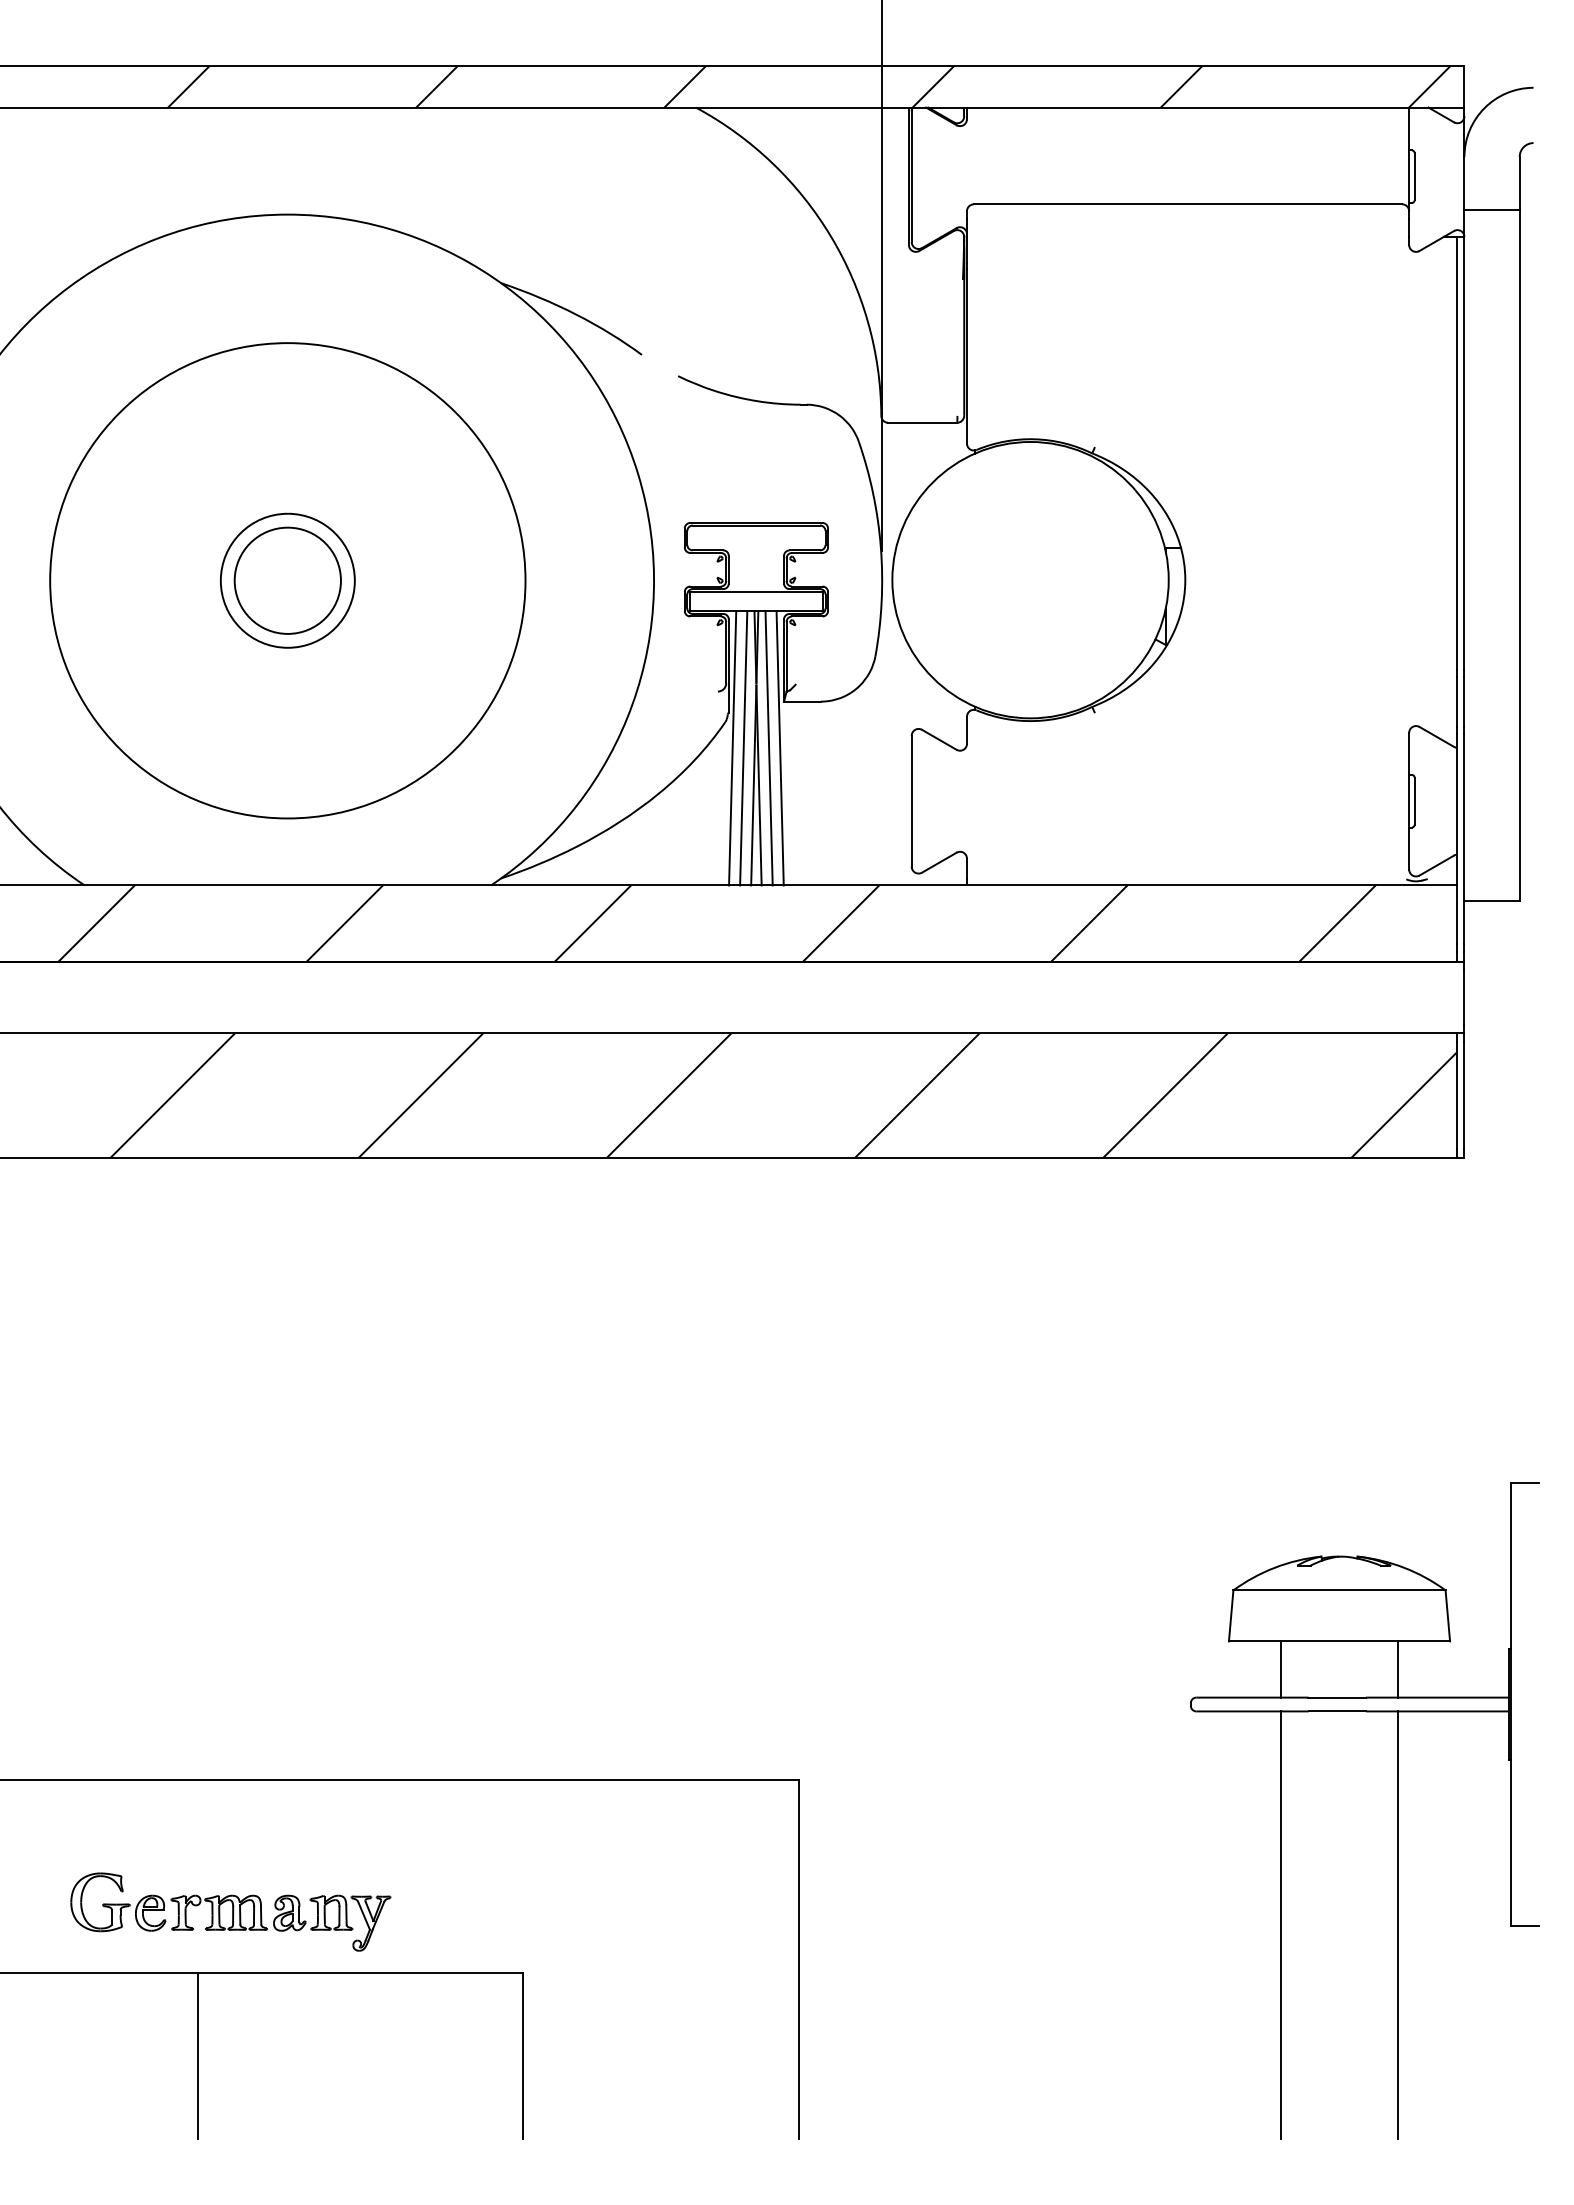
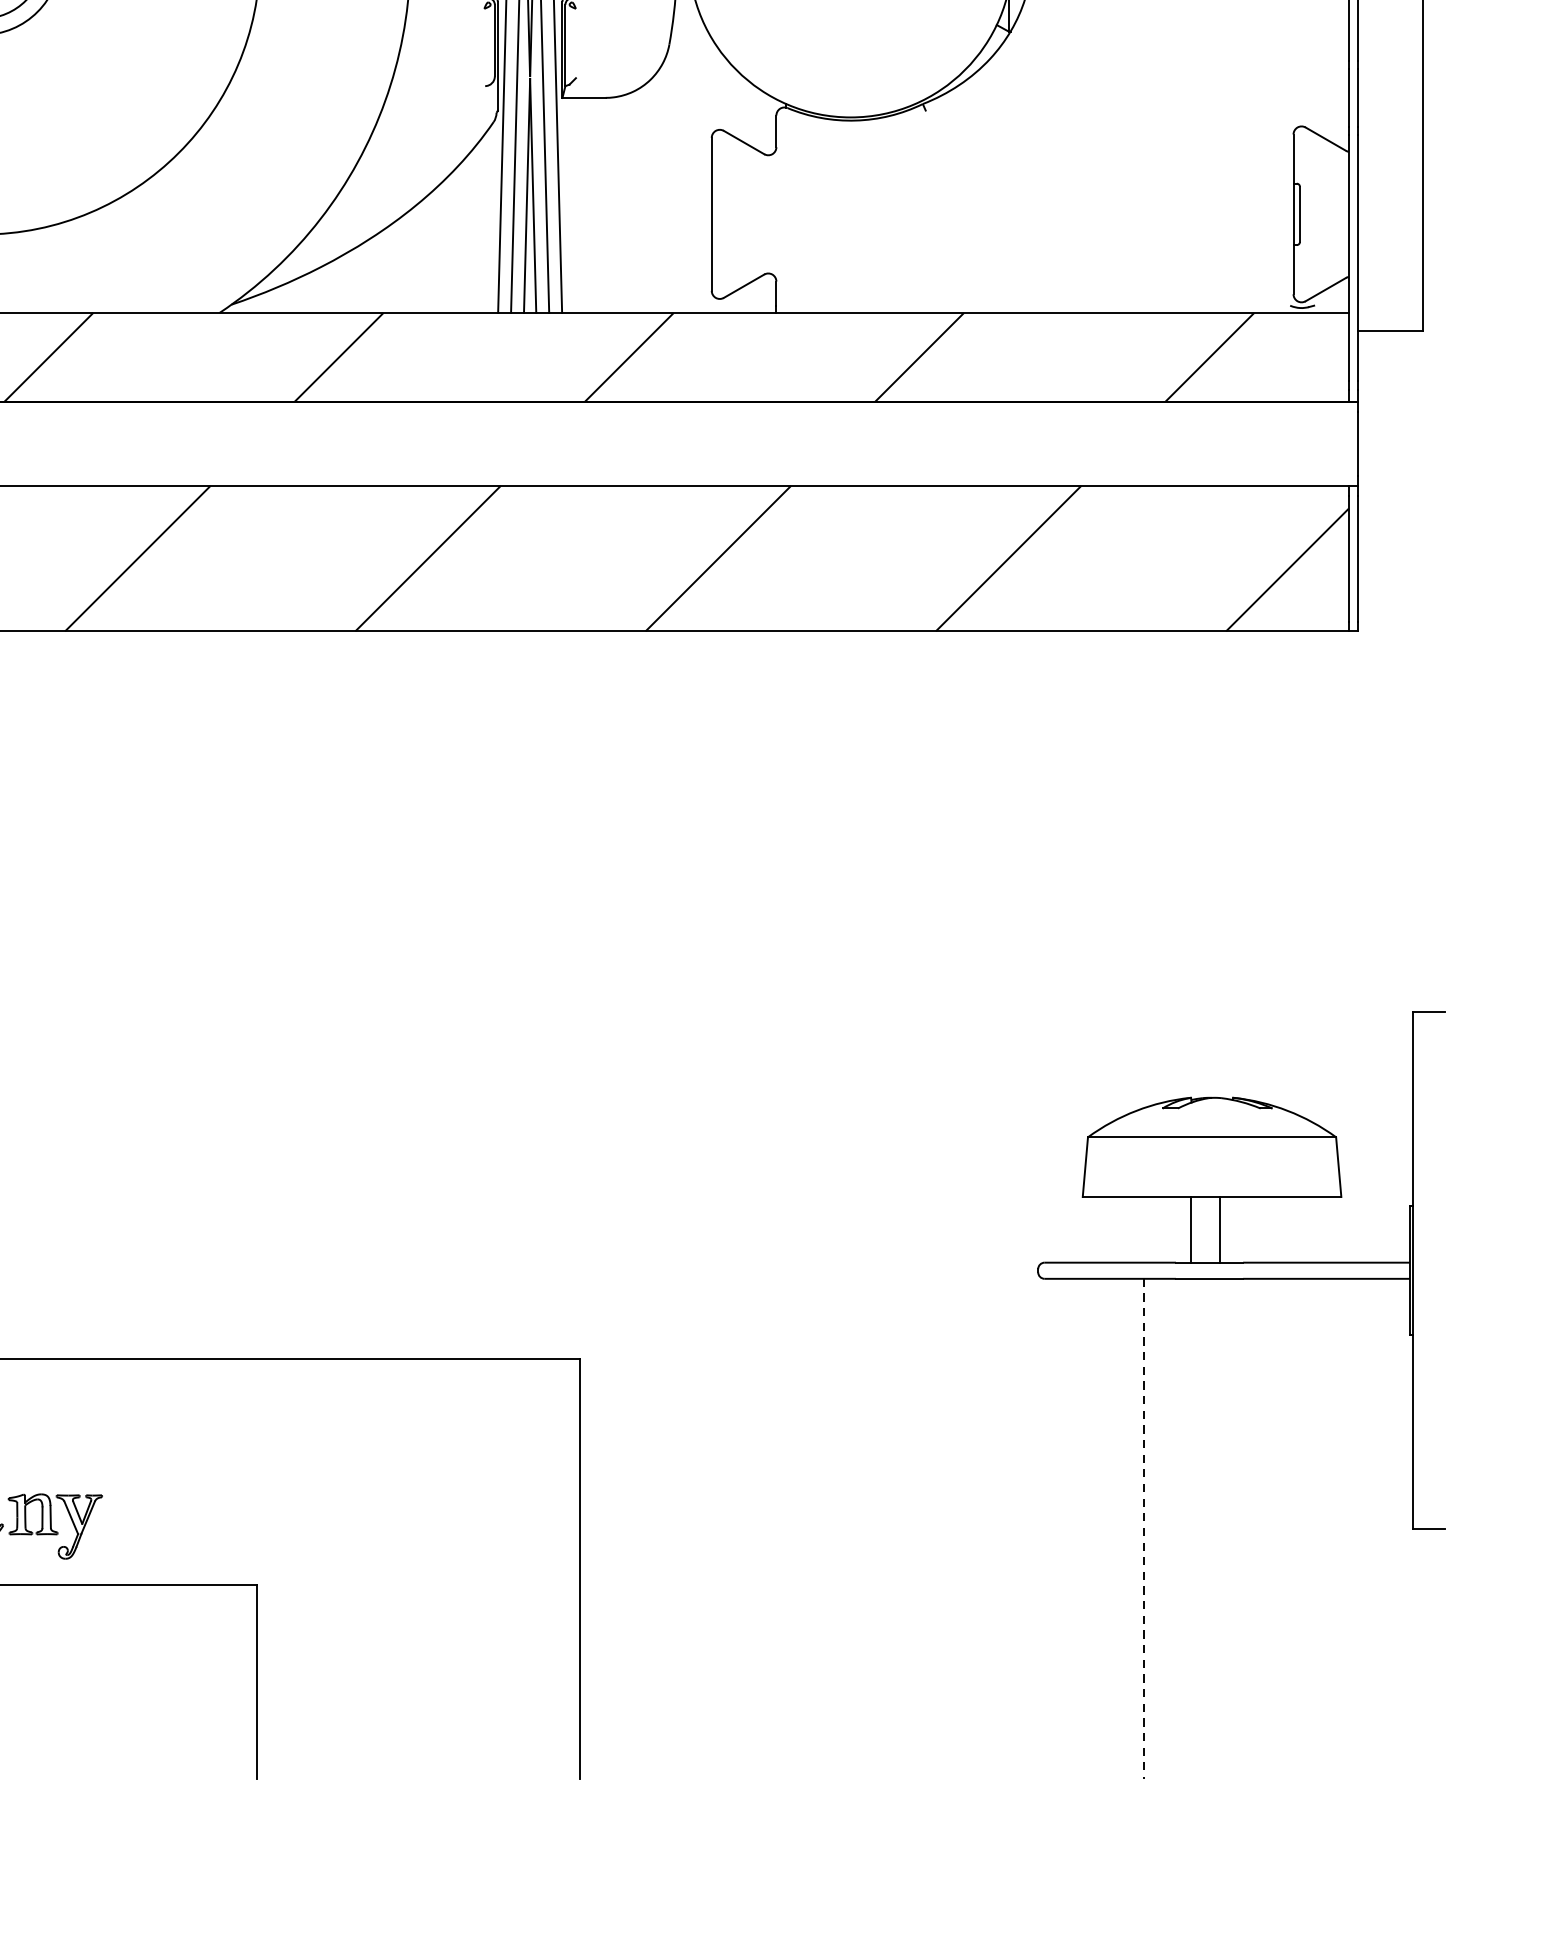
line: (1281, 1669) -> (1220, 1229), moved
line: (1397, 1669) -> (1191, 1229), moved
line: (1397, 1924) -> (1279, 1528), removed
line: (1281, 1925) -> (1144, 1529), solid -> dashed

